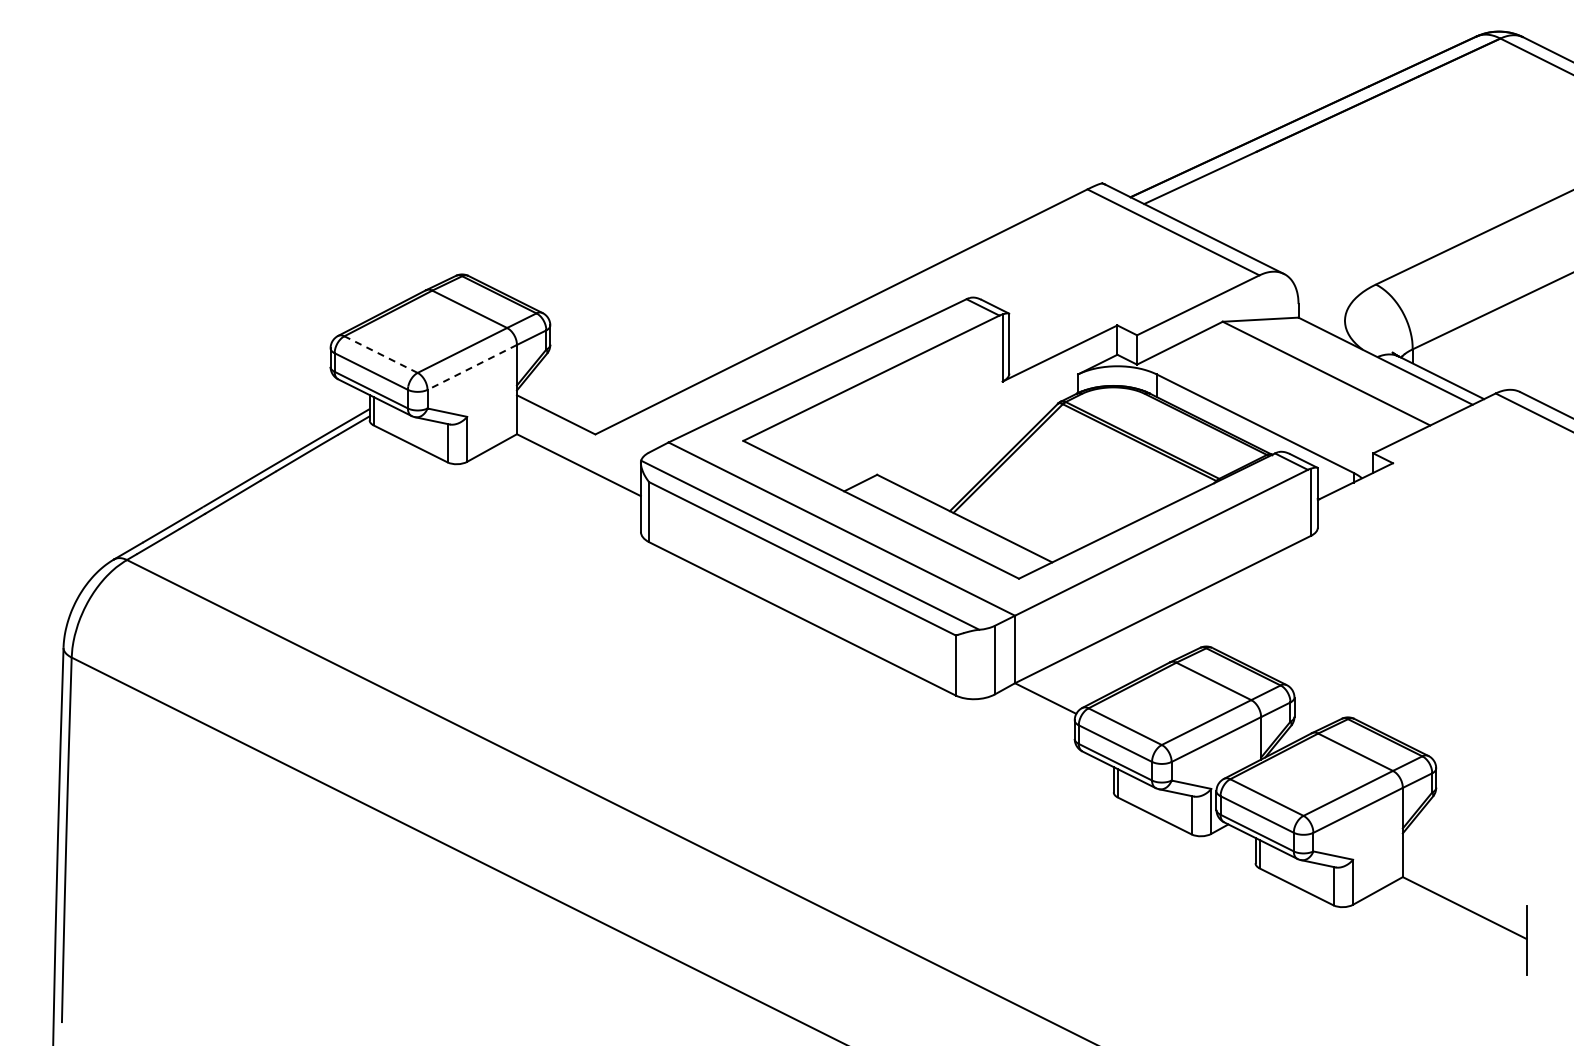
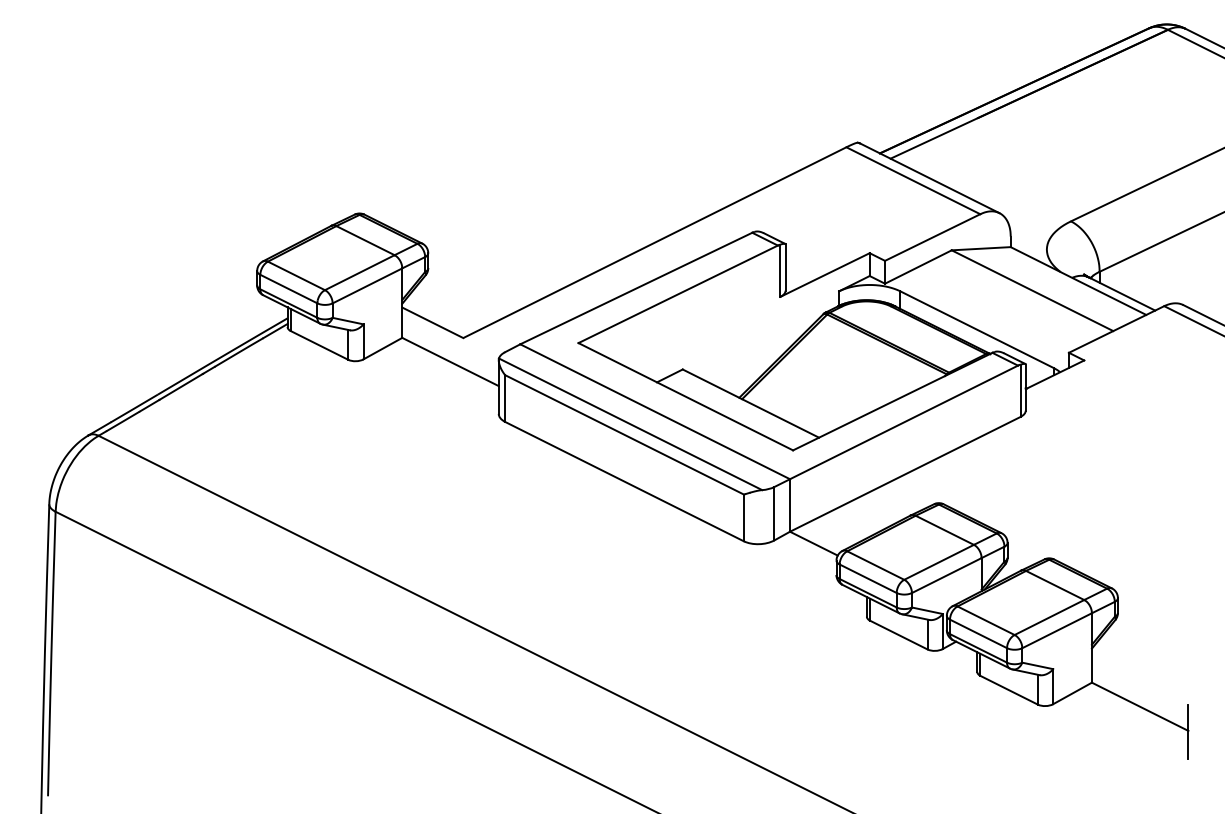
line: (381, 354) -> (296, 275), dashed -> solid
line: (471, 367) -> (366, 285), dashed -> solid

